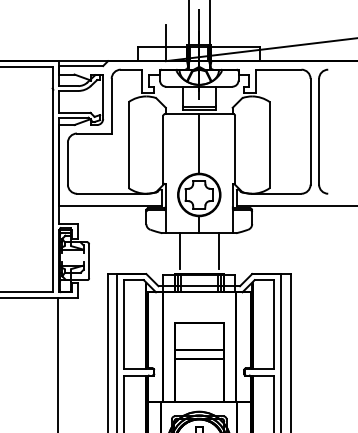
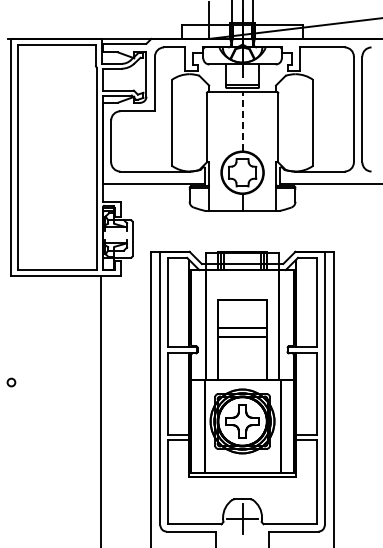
line: (199, 143) -> (242, 121), solid -> dashed
line: (179, 250) -> (222, 228), removed
line: (219, 250) -> (262, 228), removed

